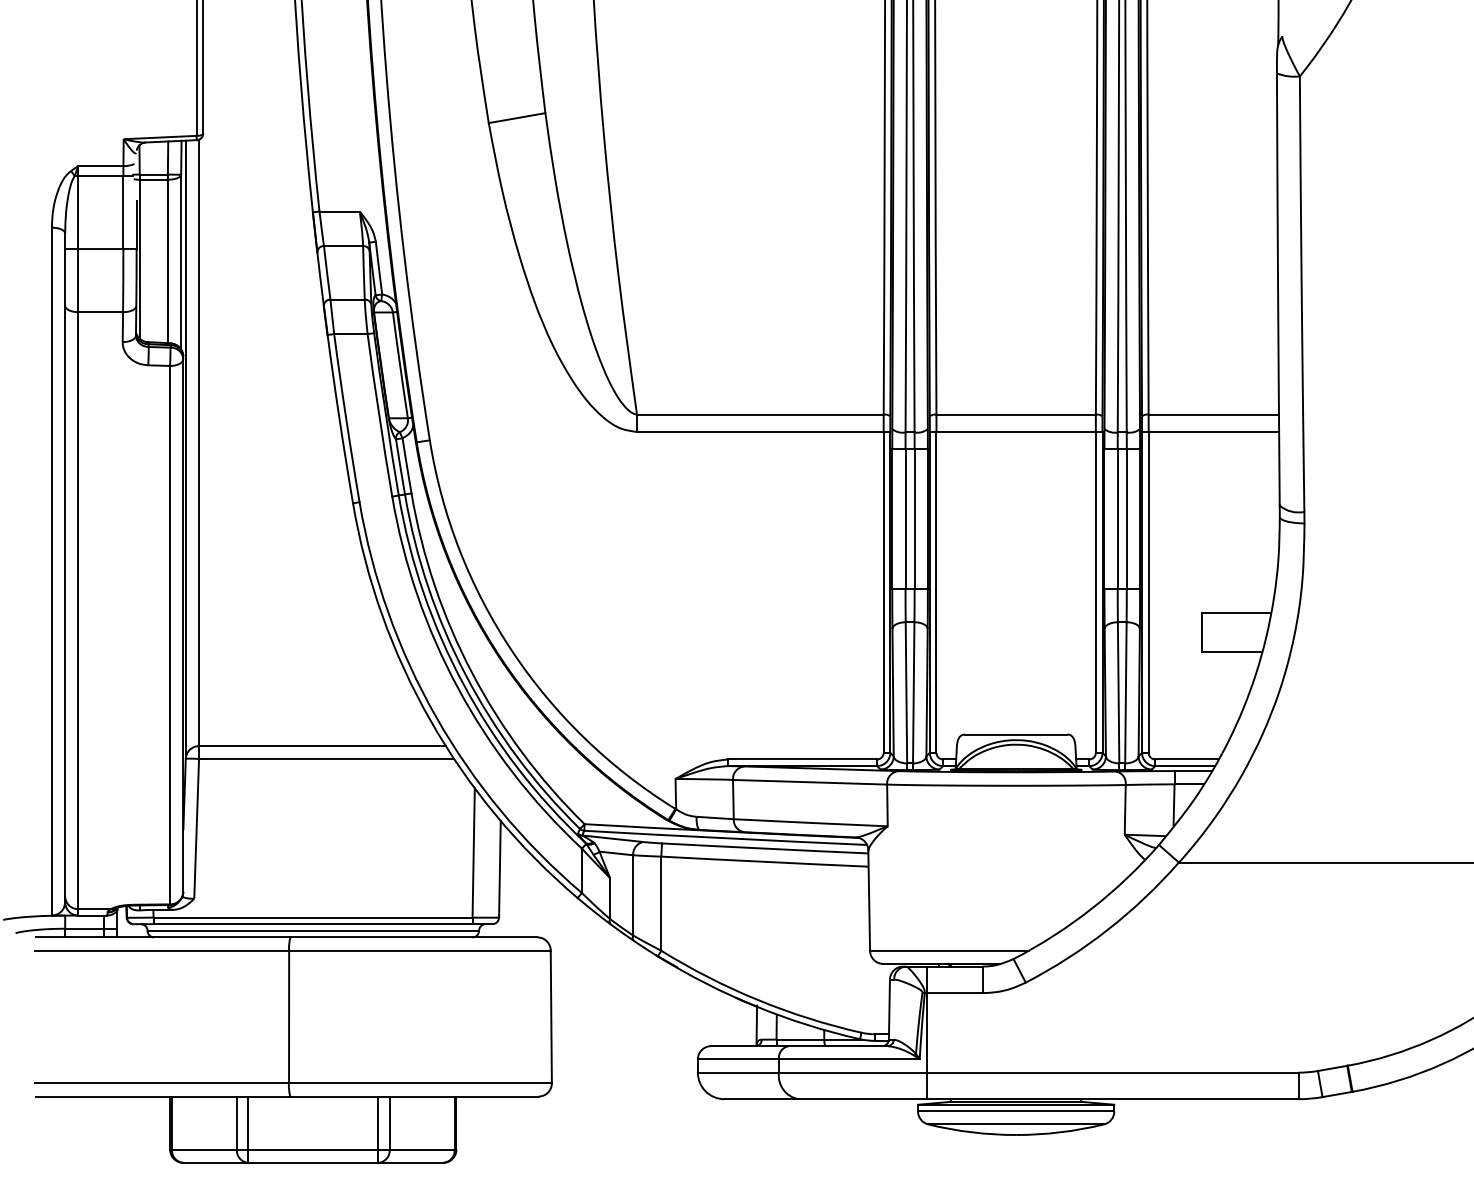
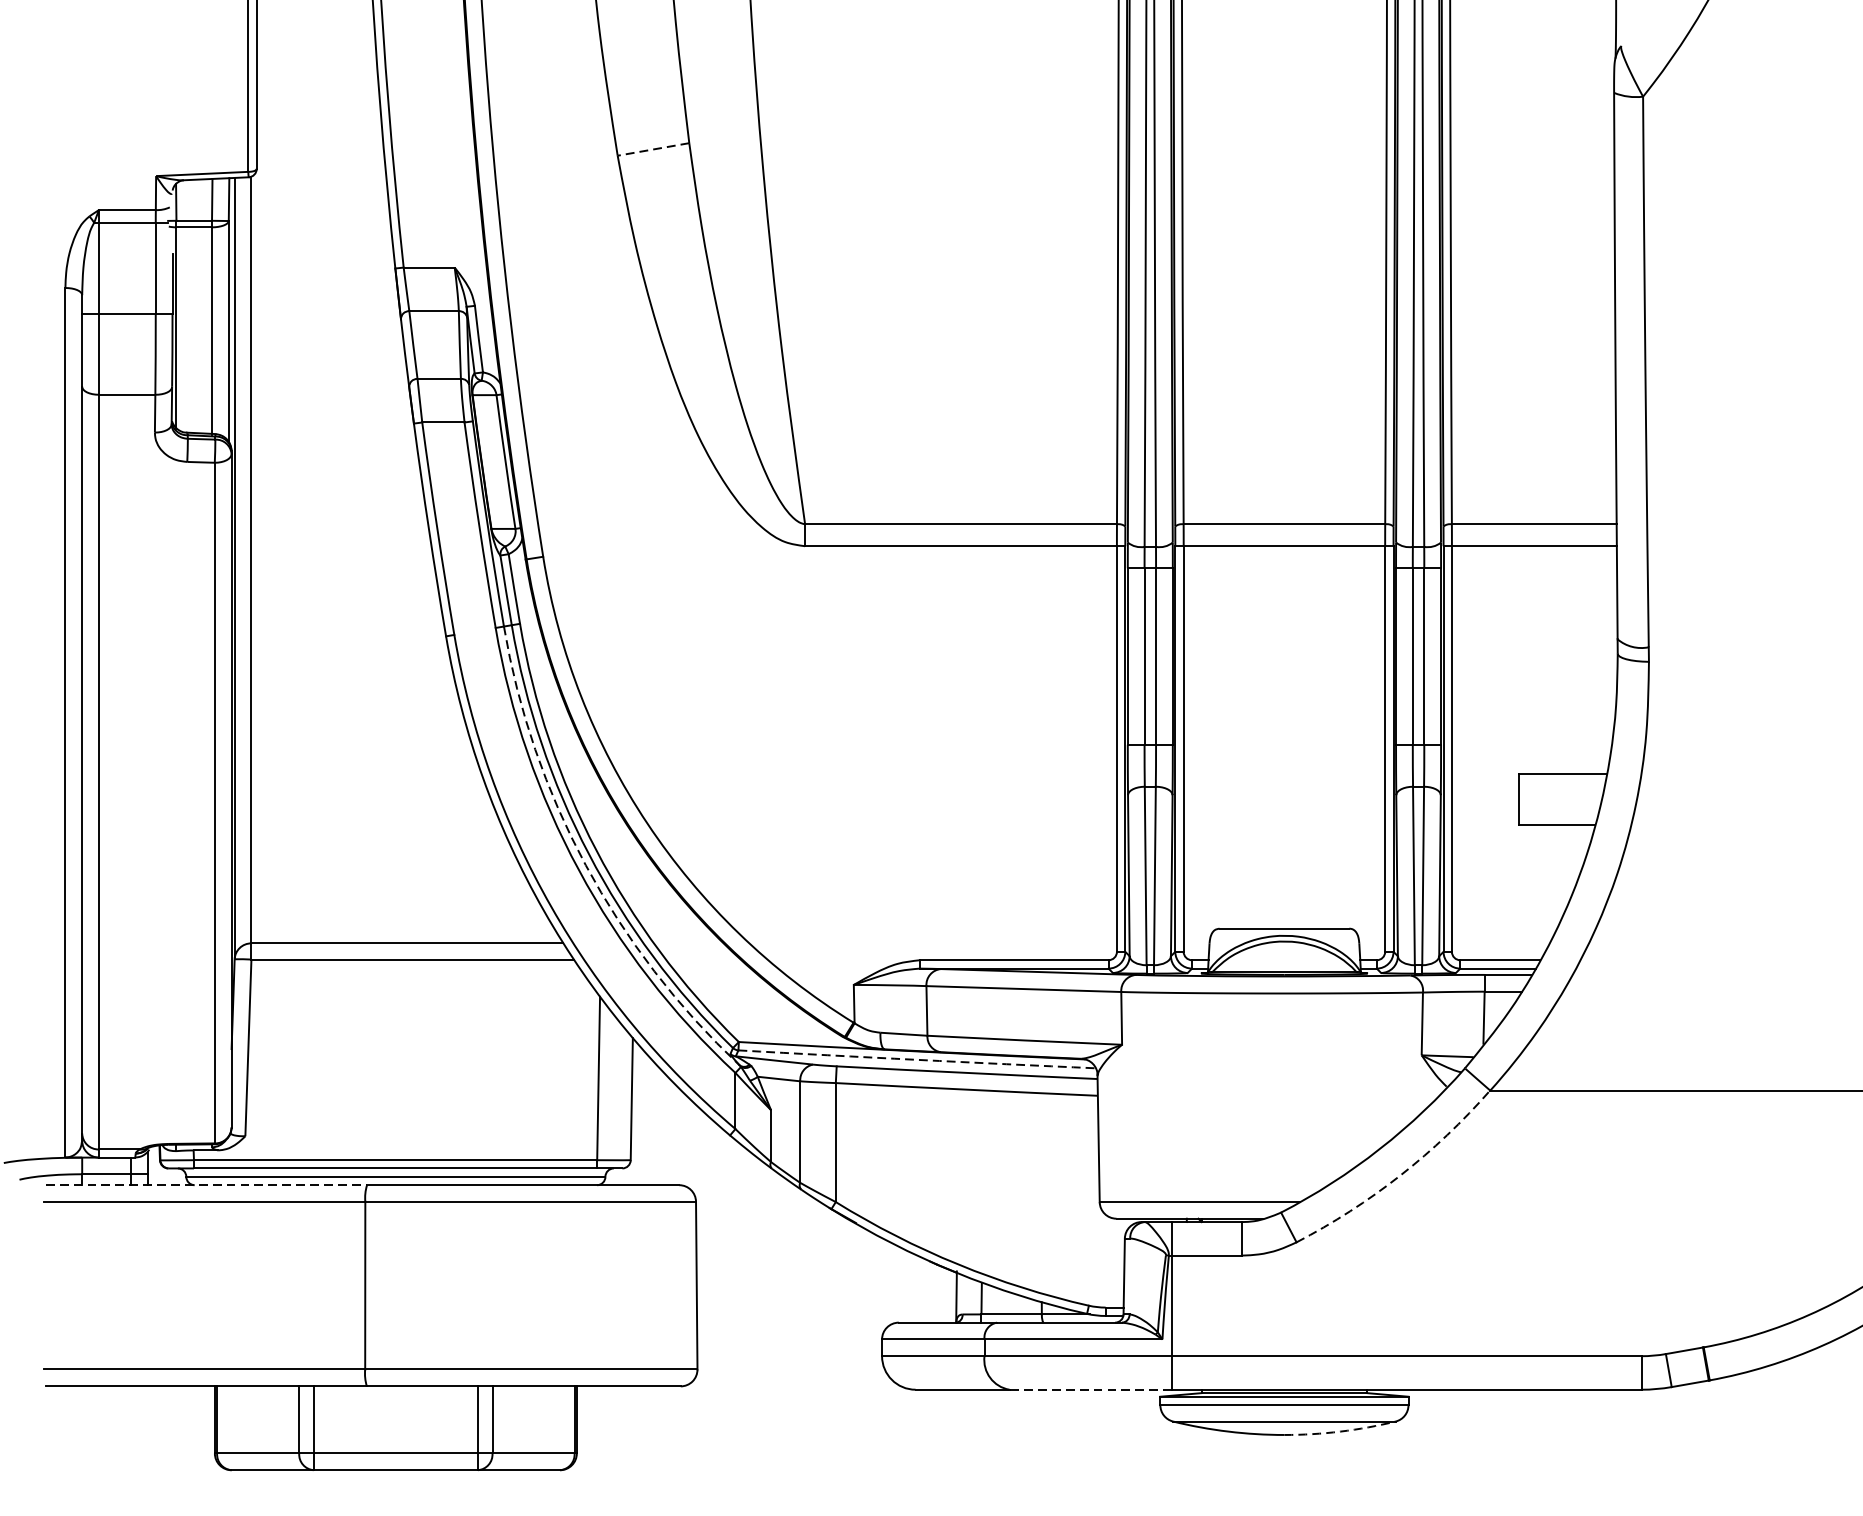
line: (517, 118) -> (654, 149), solid -> dashed
arc: (463, 684) -> (585, 865), solid -> dashed
arc: (725, 838) -> (916, 1060), solid -> dashed
arc: (1107, 929) -> (1399, 1175), solid -> dashed
line: (163, 937) -> (206, 1185), solid -> dashed
line: (862, 1099) -> (1090, 1390), solid -> dashed
arc: (1060, 1132) -> (1340, 1431), solid -> dashed

